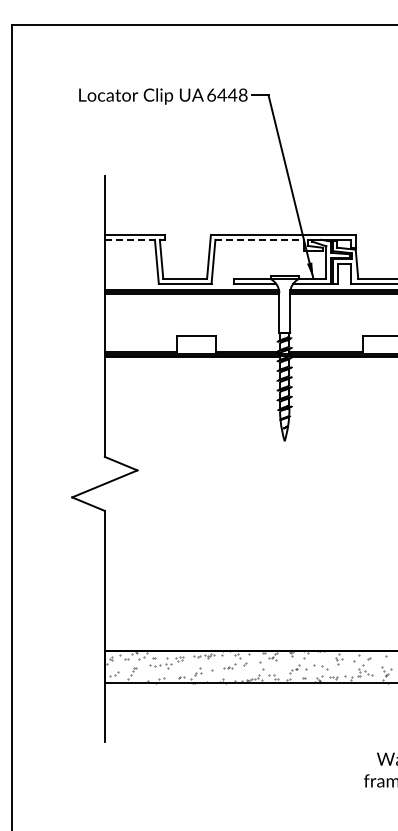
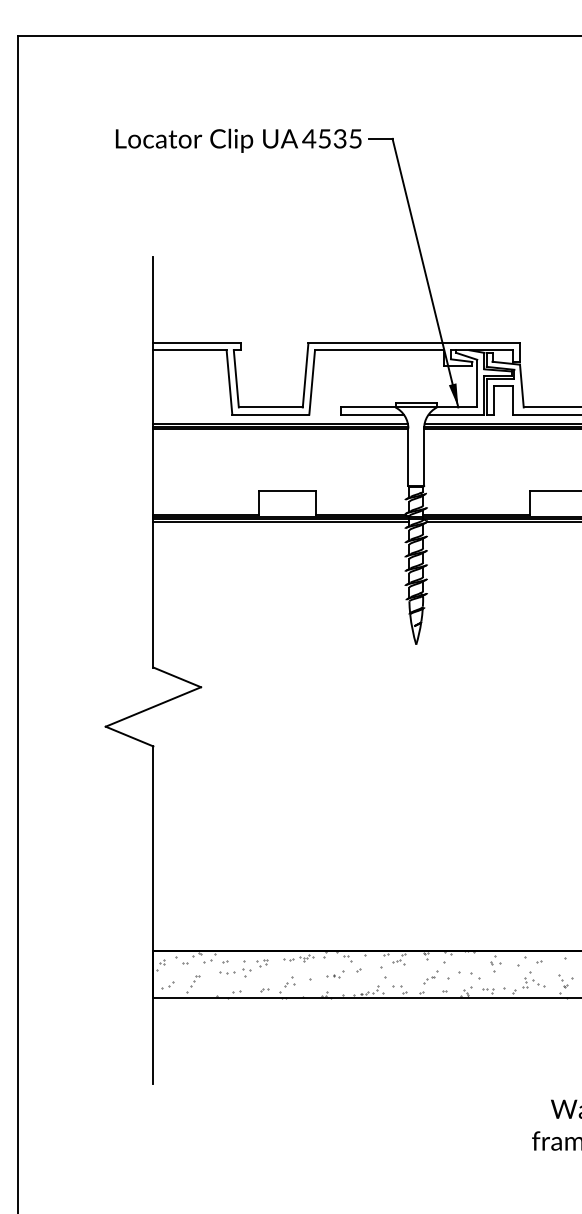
text: (226, 94) -> (331, 137), 6448 -> 4535
line: (130, 239) -> (190, 349), dashed -> solid
line: (259, 239) -> (379, 349), dashed -> solid

